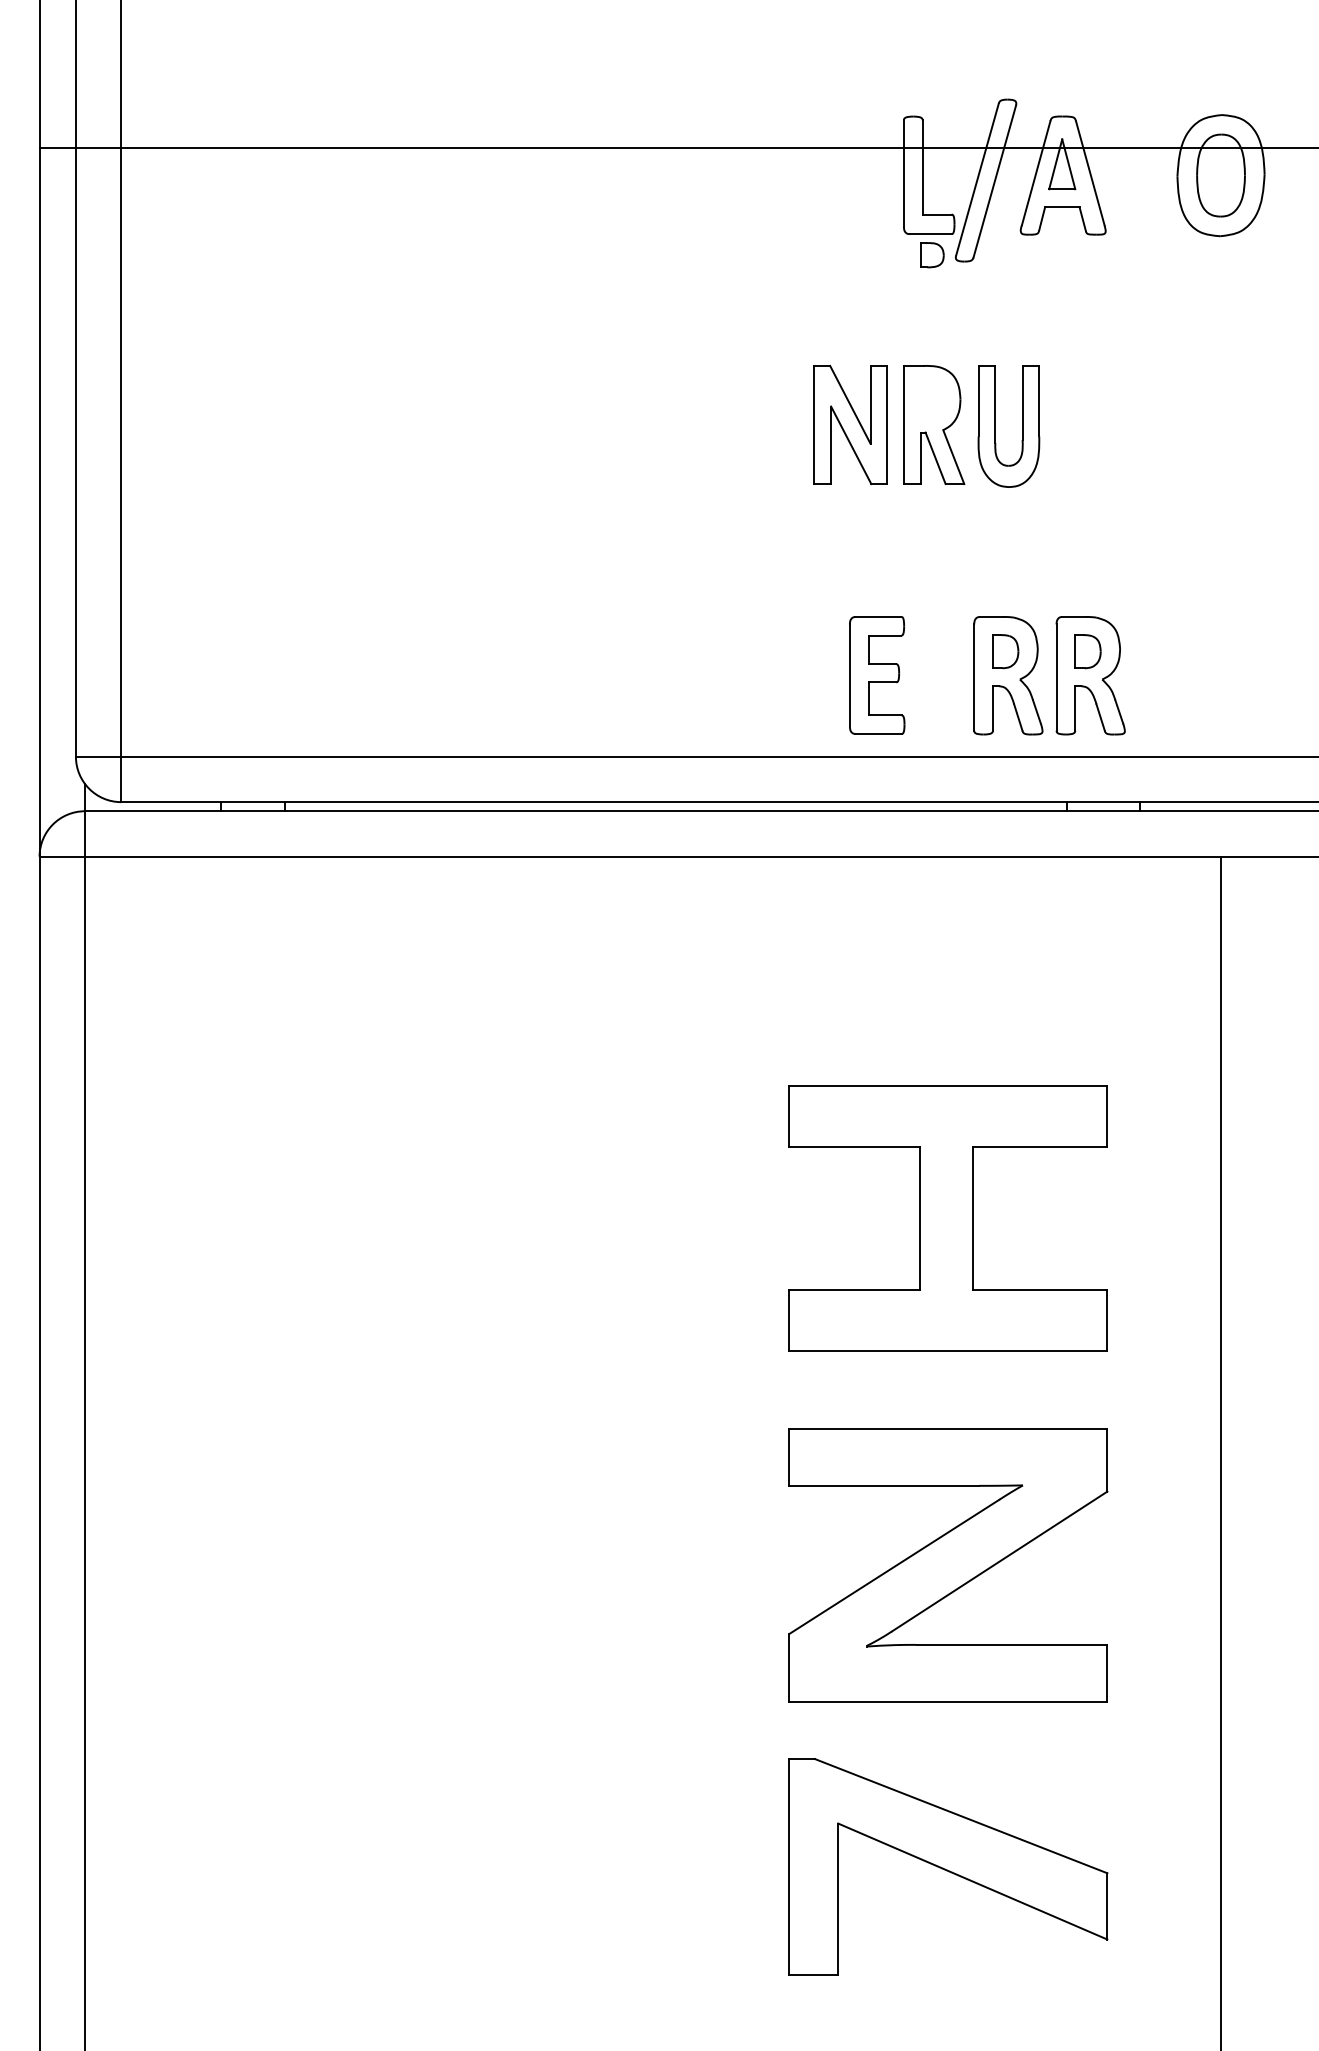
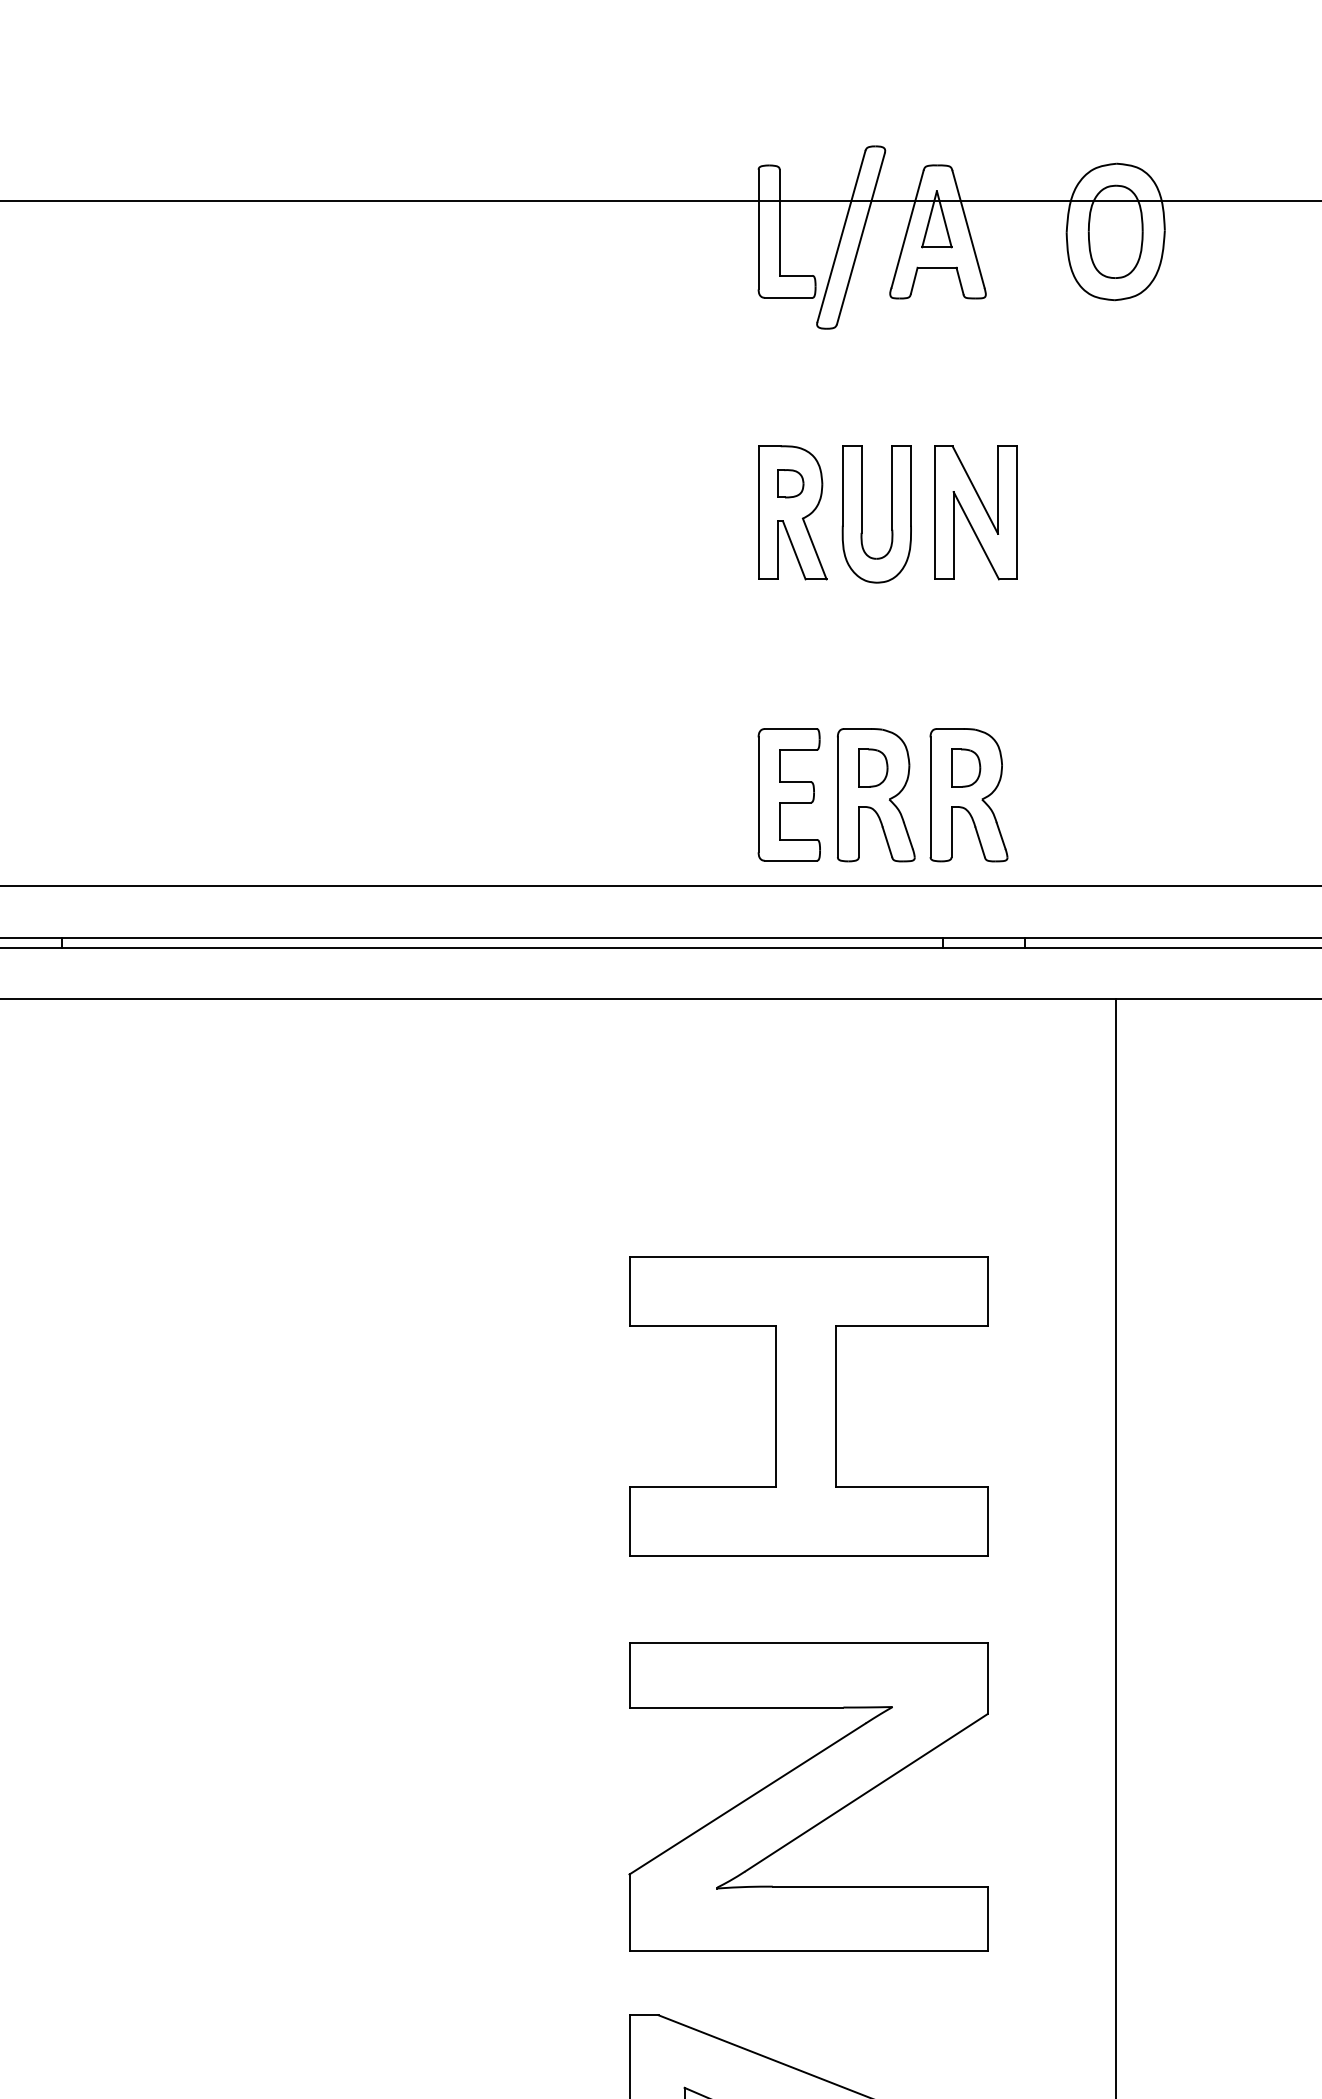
part: (932, 255) -> (790, 484), moved
part: (850, 424) -> (975, 512), moved
part: (877, 675) -> (789, 794), moved

